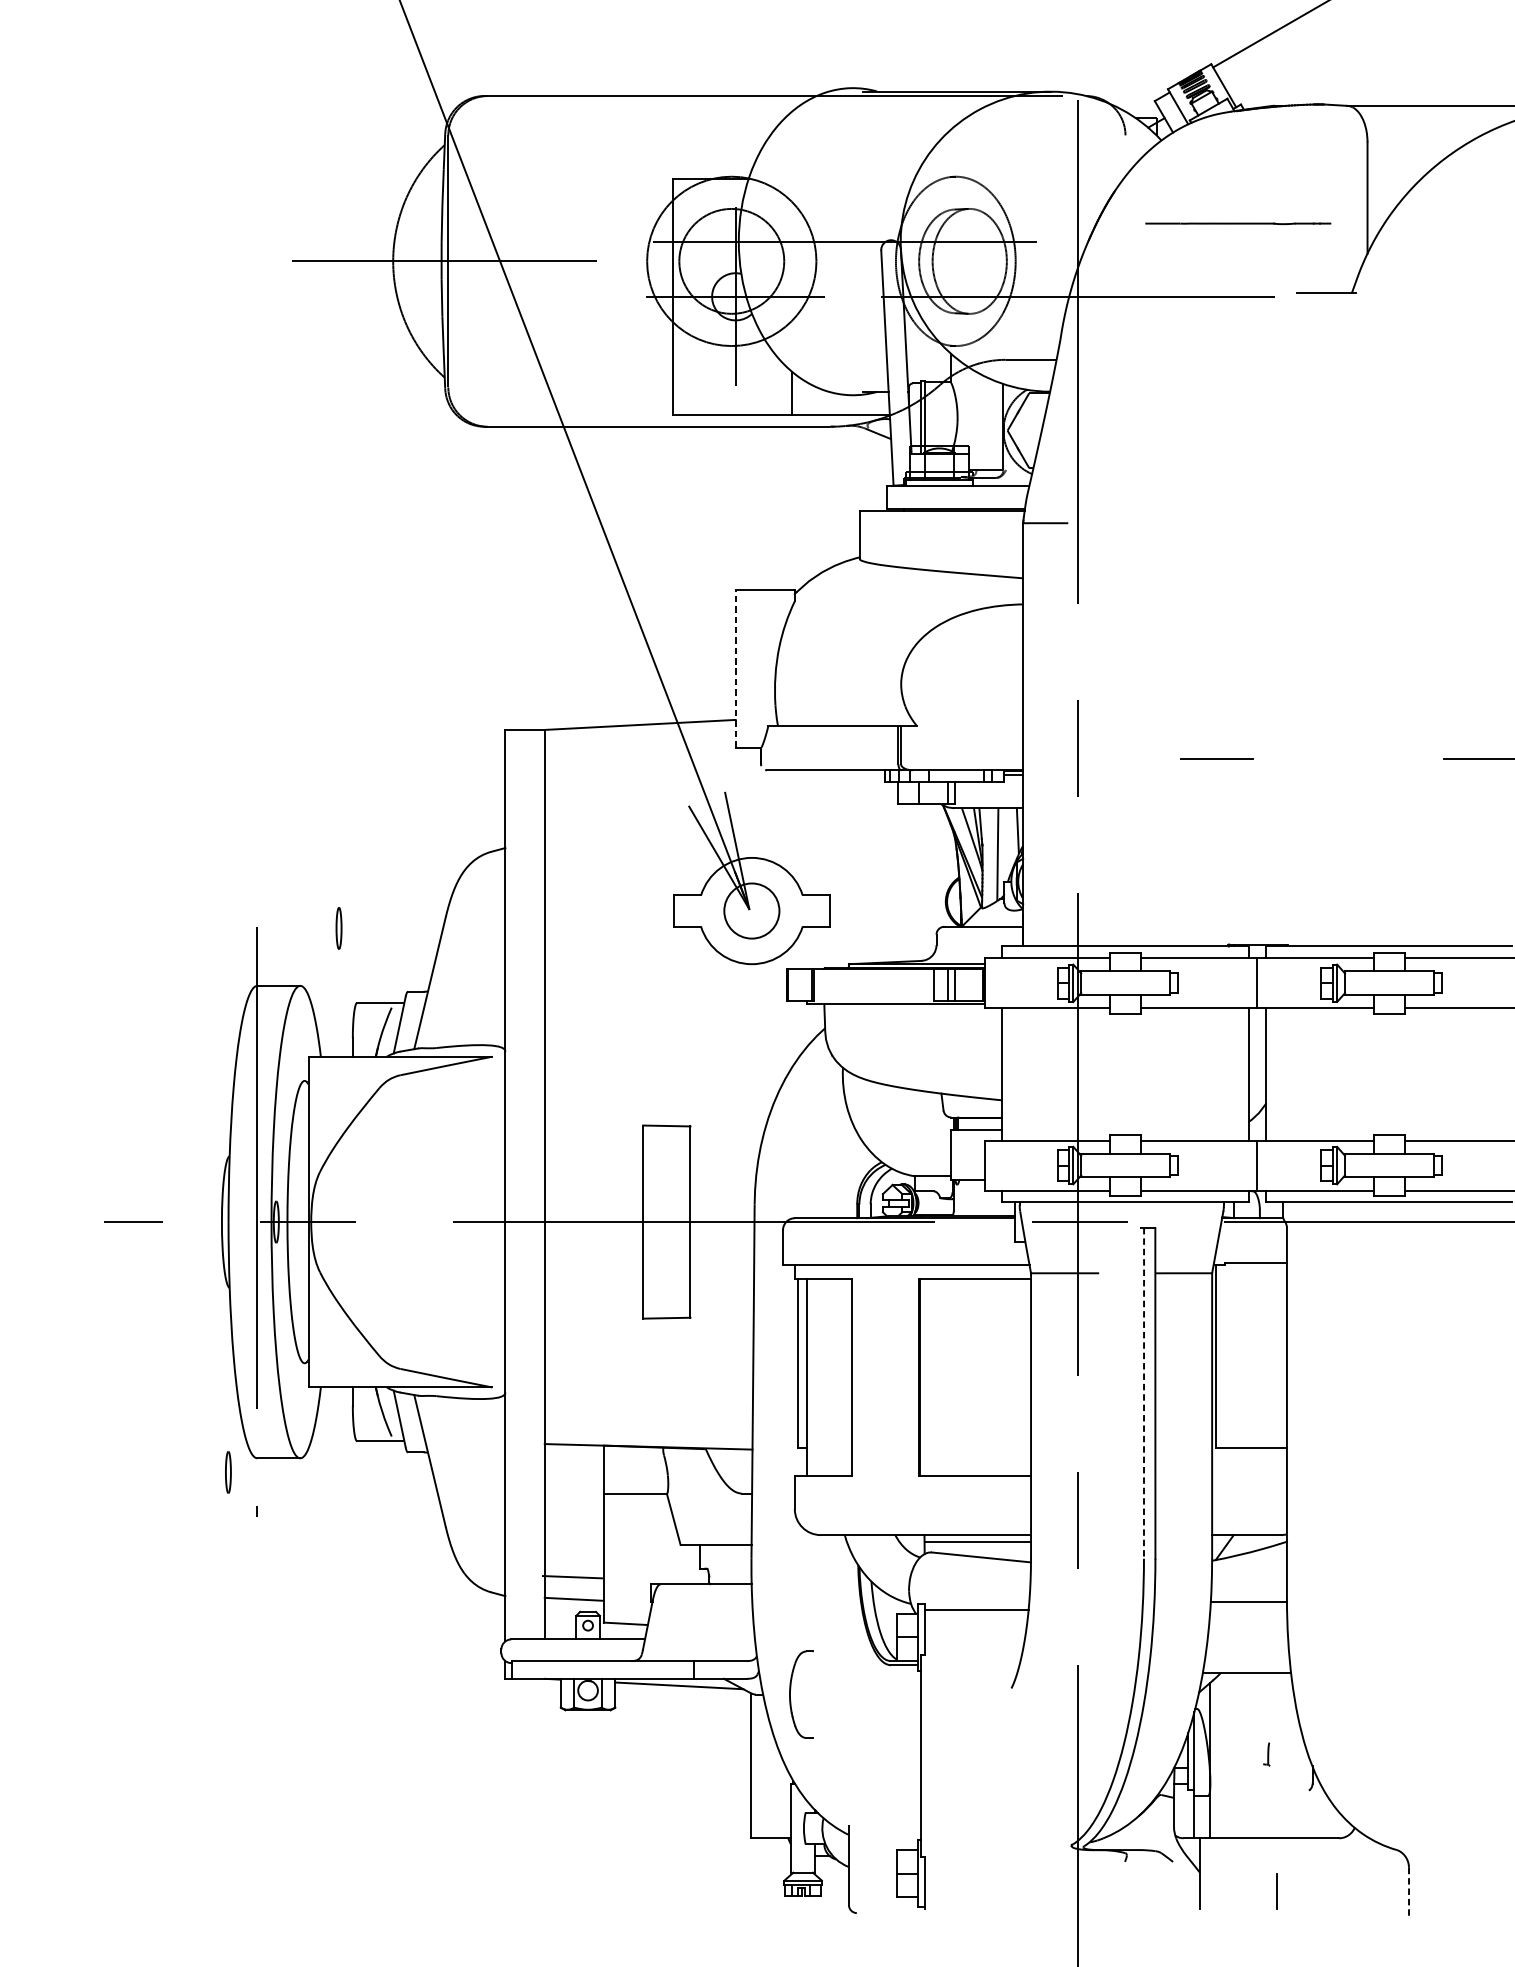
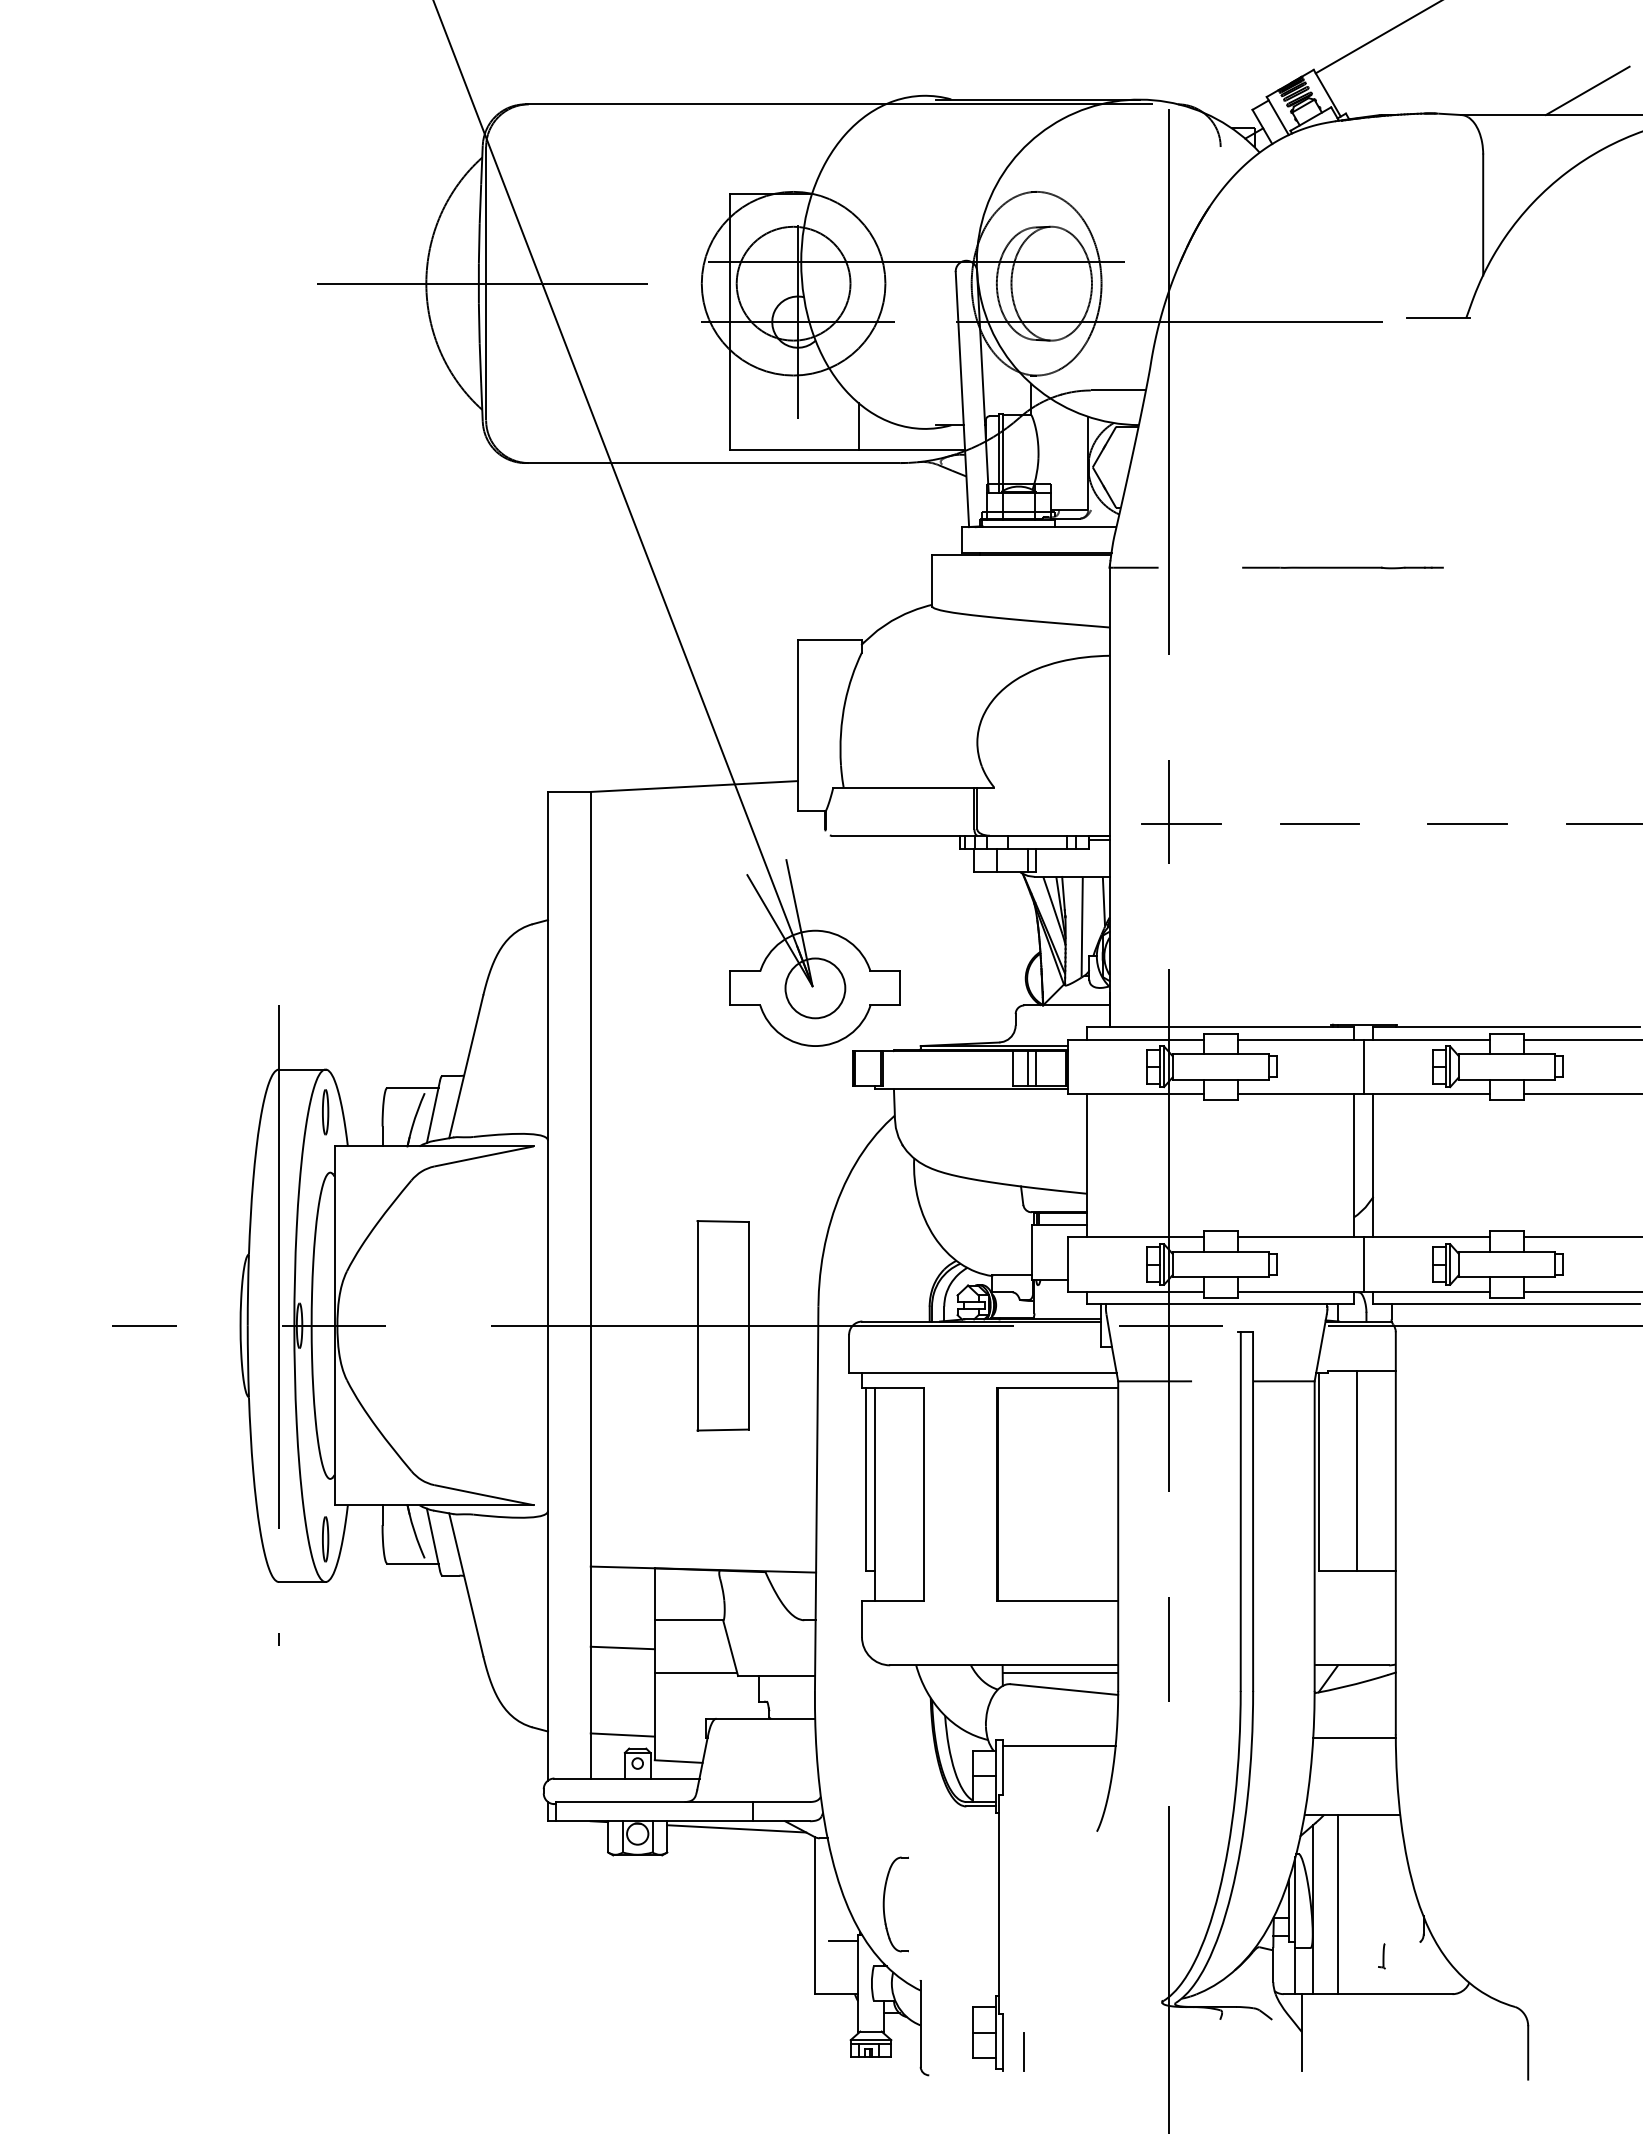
line: (1463, 83) -> (1587, 90), added
line: (1237, 223) -> (1342, 567), moved
line: (735, 668) -> (797, 725), dashed -> solid
line: (1088, 759) -> (1180, 823), added
line: (1353, 759) -> (1467, 823), added
part: (338, 928) -> (325, 1112), moved
line: (1251, 1355) -> (1357, 1470), added
line: (1143, 1394) -> (1240, 1512), dashed -> solid
part: (228, 1472) -> (325, 1539), moved
line: (641, 1541) -> (695, 1672), added
line: (572, 1576) -> (622, 1647), moved
part: (790, 1694) -> (884, 1904), moved
part: (1266, 1754) -> (1381, 1956), moved
line: (1234, 1755) -> (1338, 1904), added
line: (777, 1788) -> (843, 1940), added
line: (1276, 1891) -> (1023, 2051), moved
line: (1409, 1892) -> (1528, 2052), dashed -> solid

